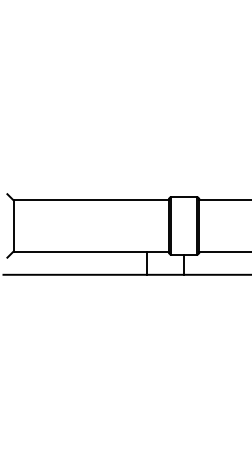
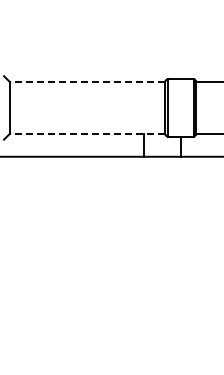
line: (91, 200) -> (88, 82), solid -> dashed
line: (91, 251) -> (88, 133), solid -> dashed

